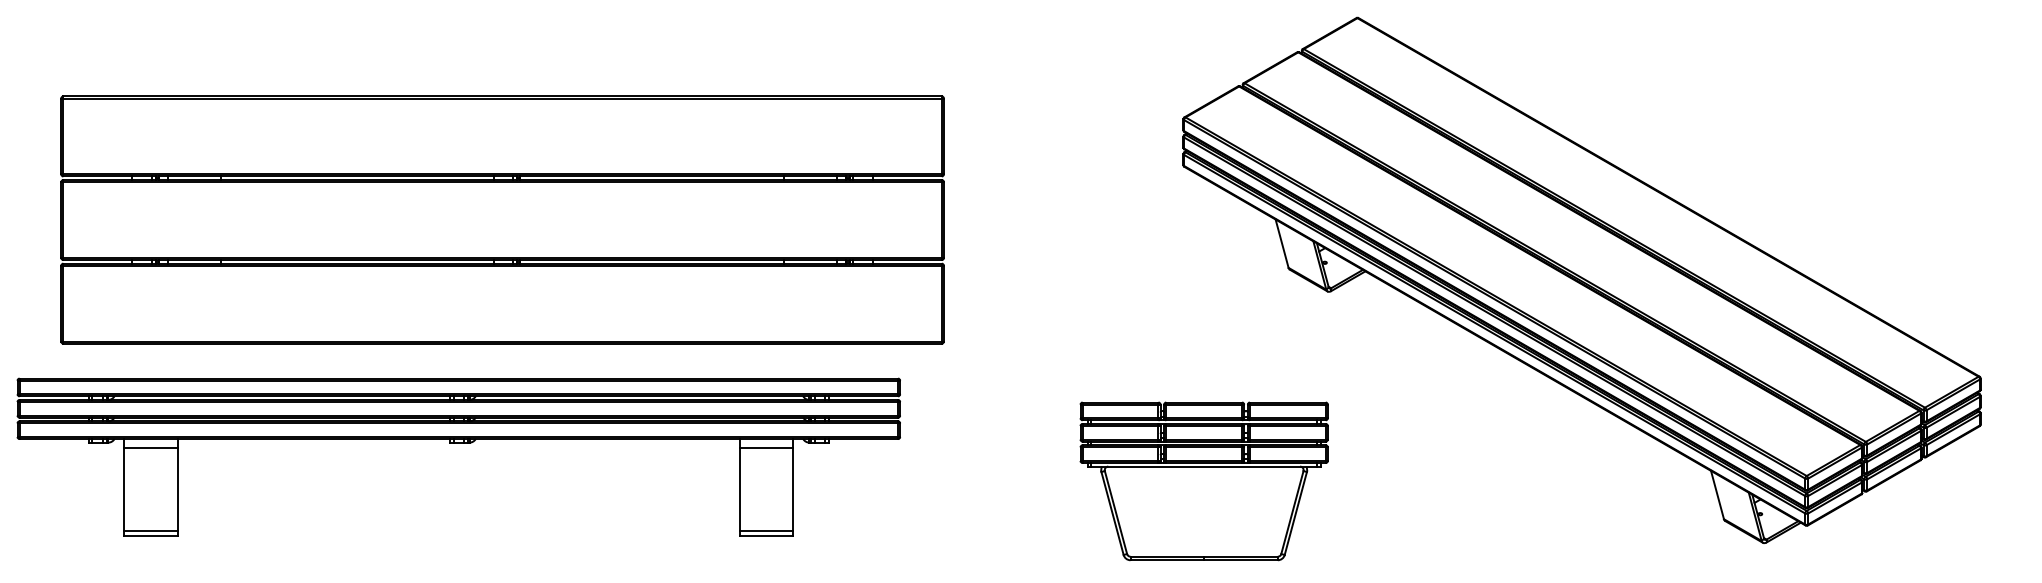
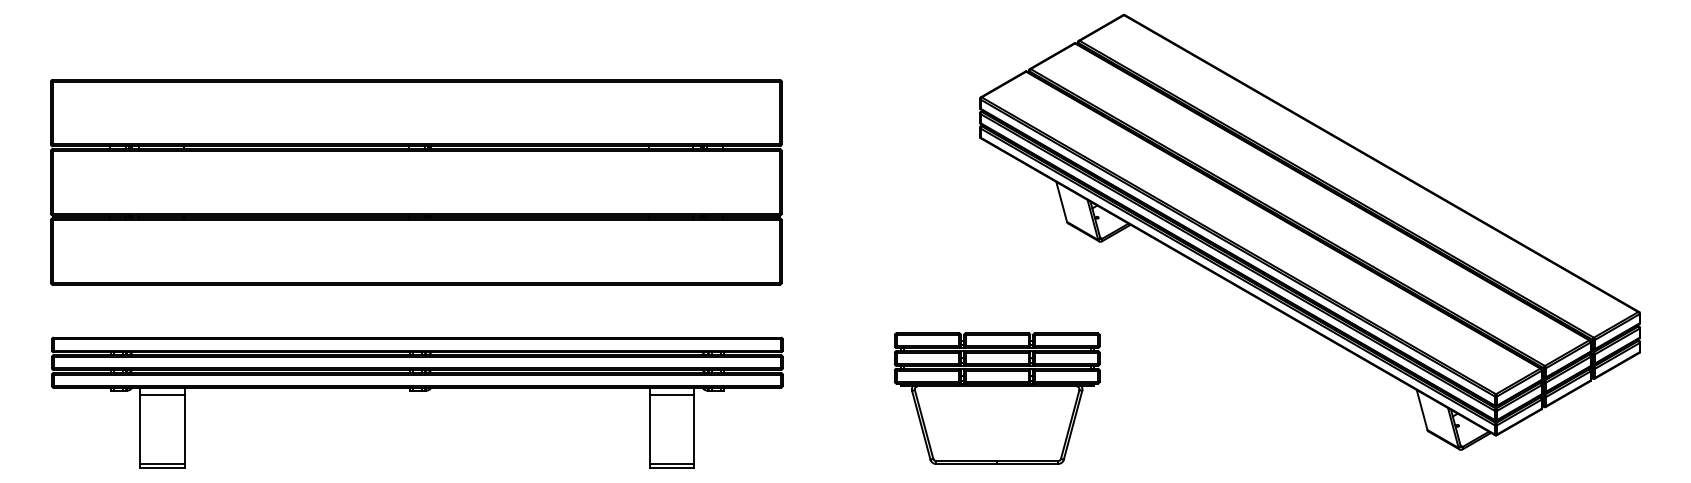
part: (458, 443) -> (417, 391), moved

